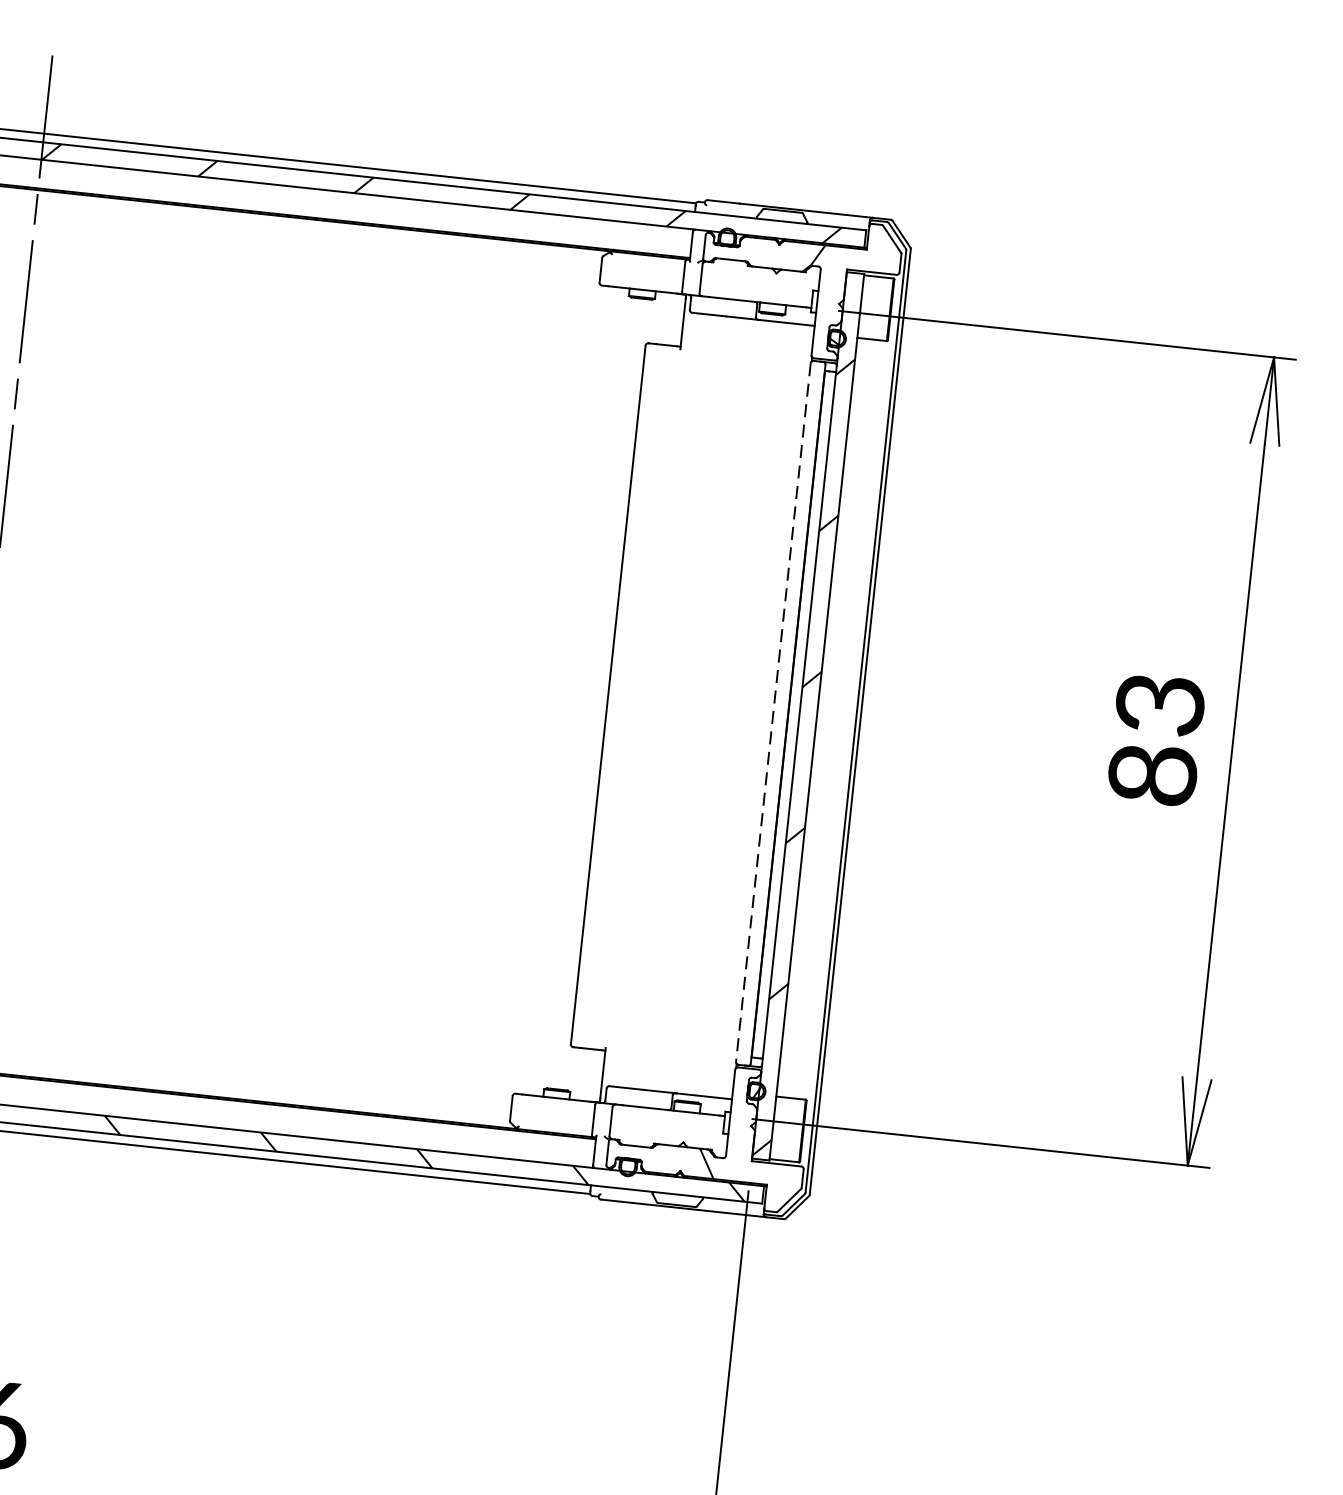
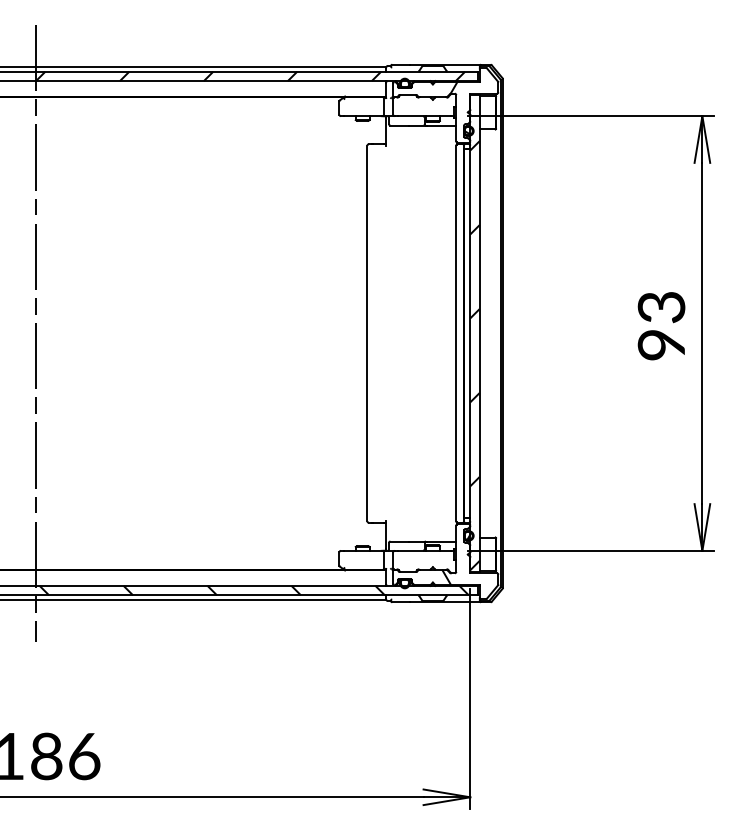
line: (773, 712) -> (456, 333), dashed -> solid
text: (1154, 774) -> (662, 344), 83 -> 93

